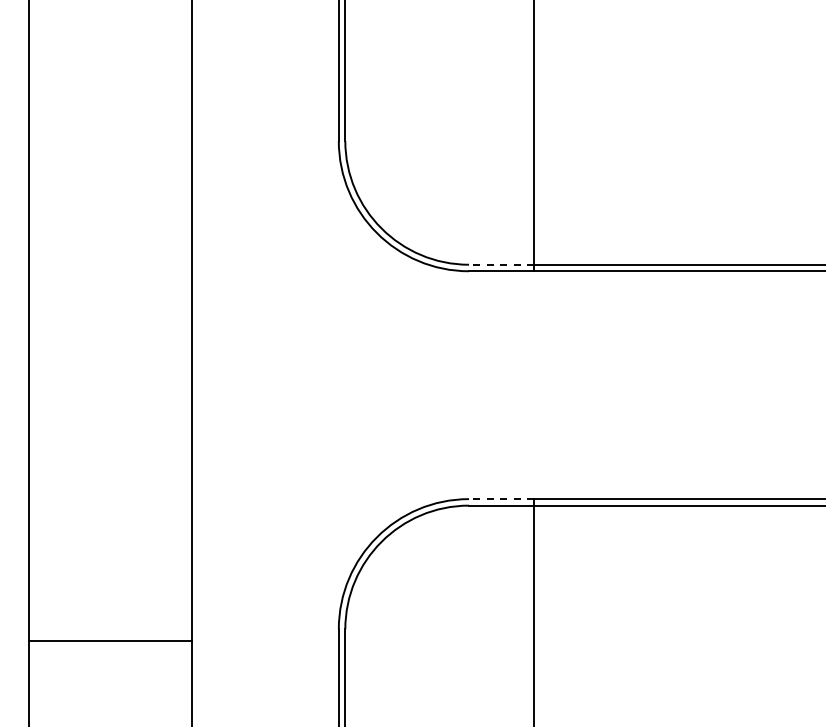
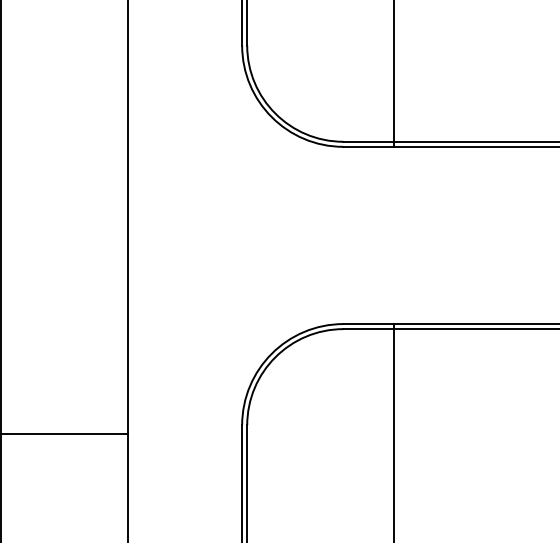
line: (501, 264) -> (368, 141), dashed -> solid
line: (501, 499) -> (368, 324), dashed -> solid

